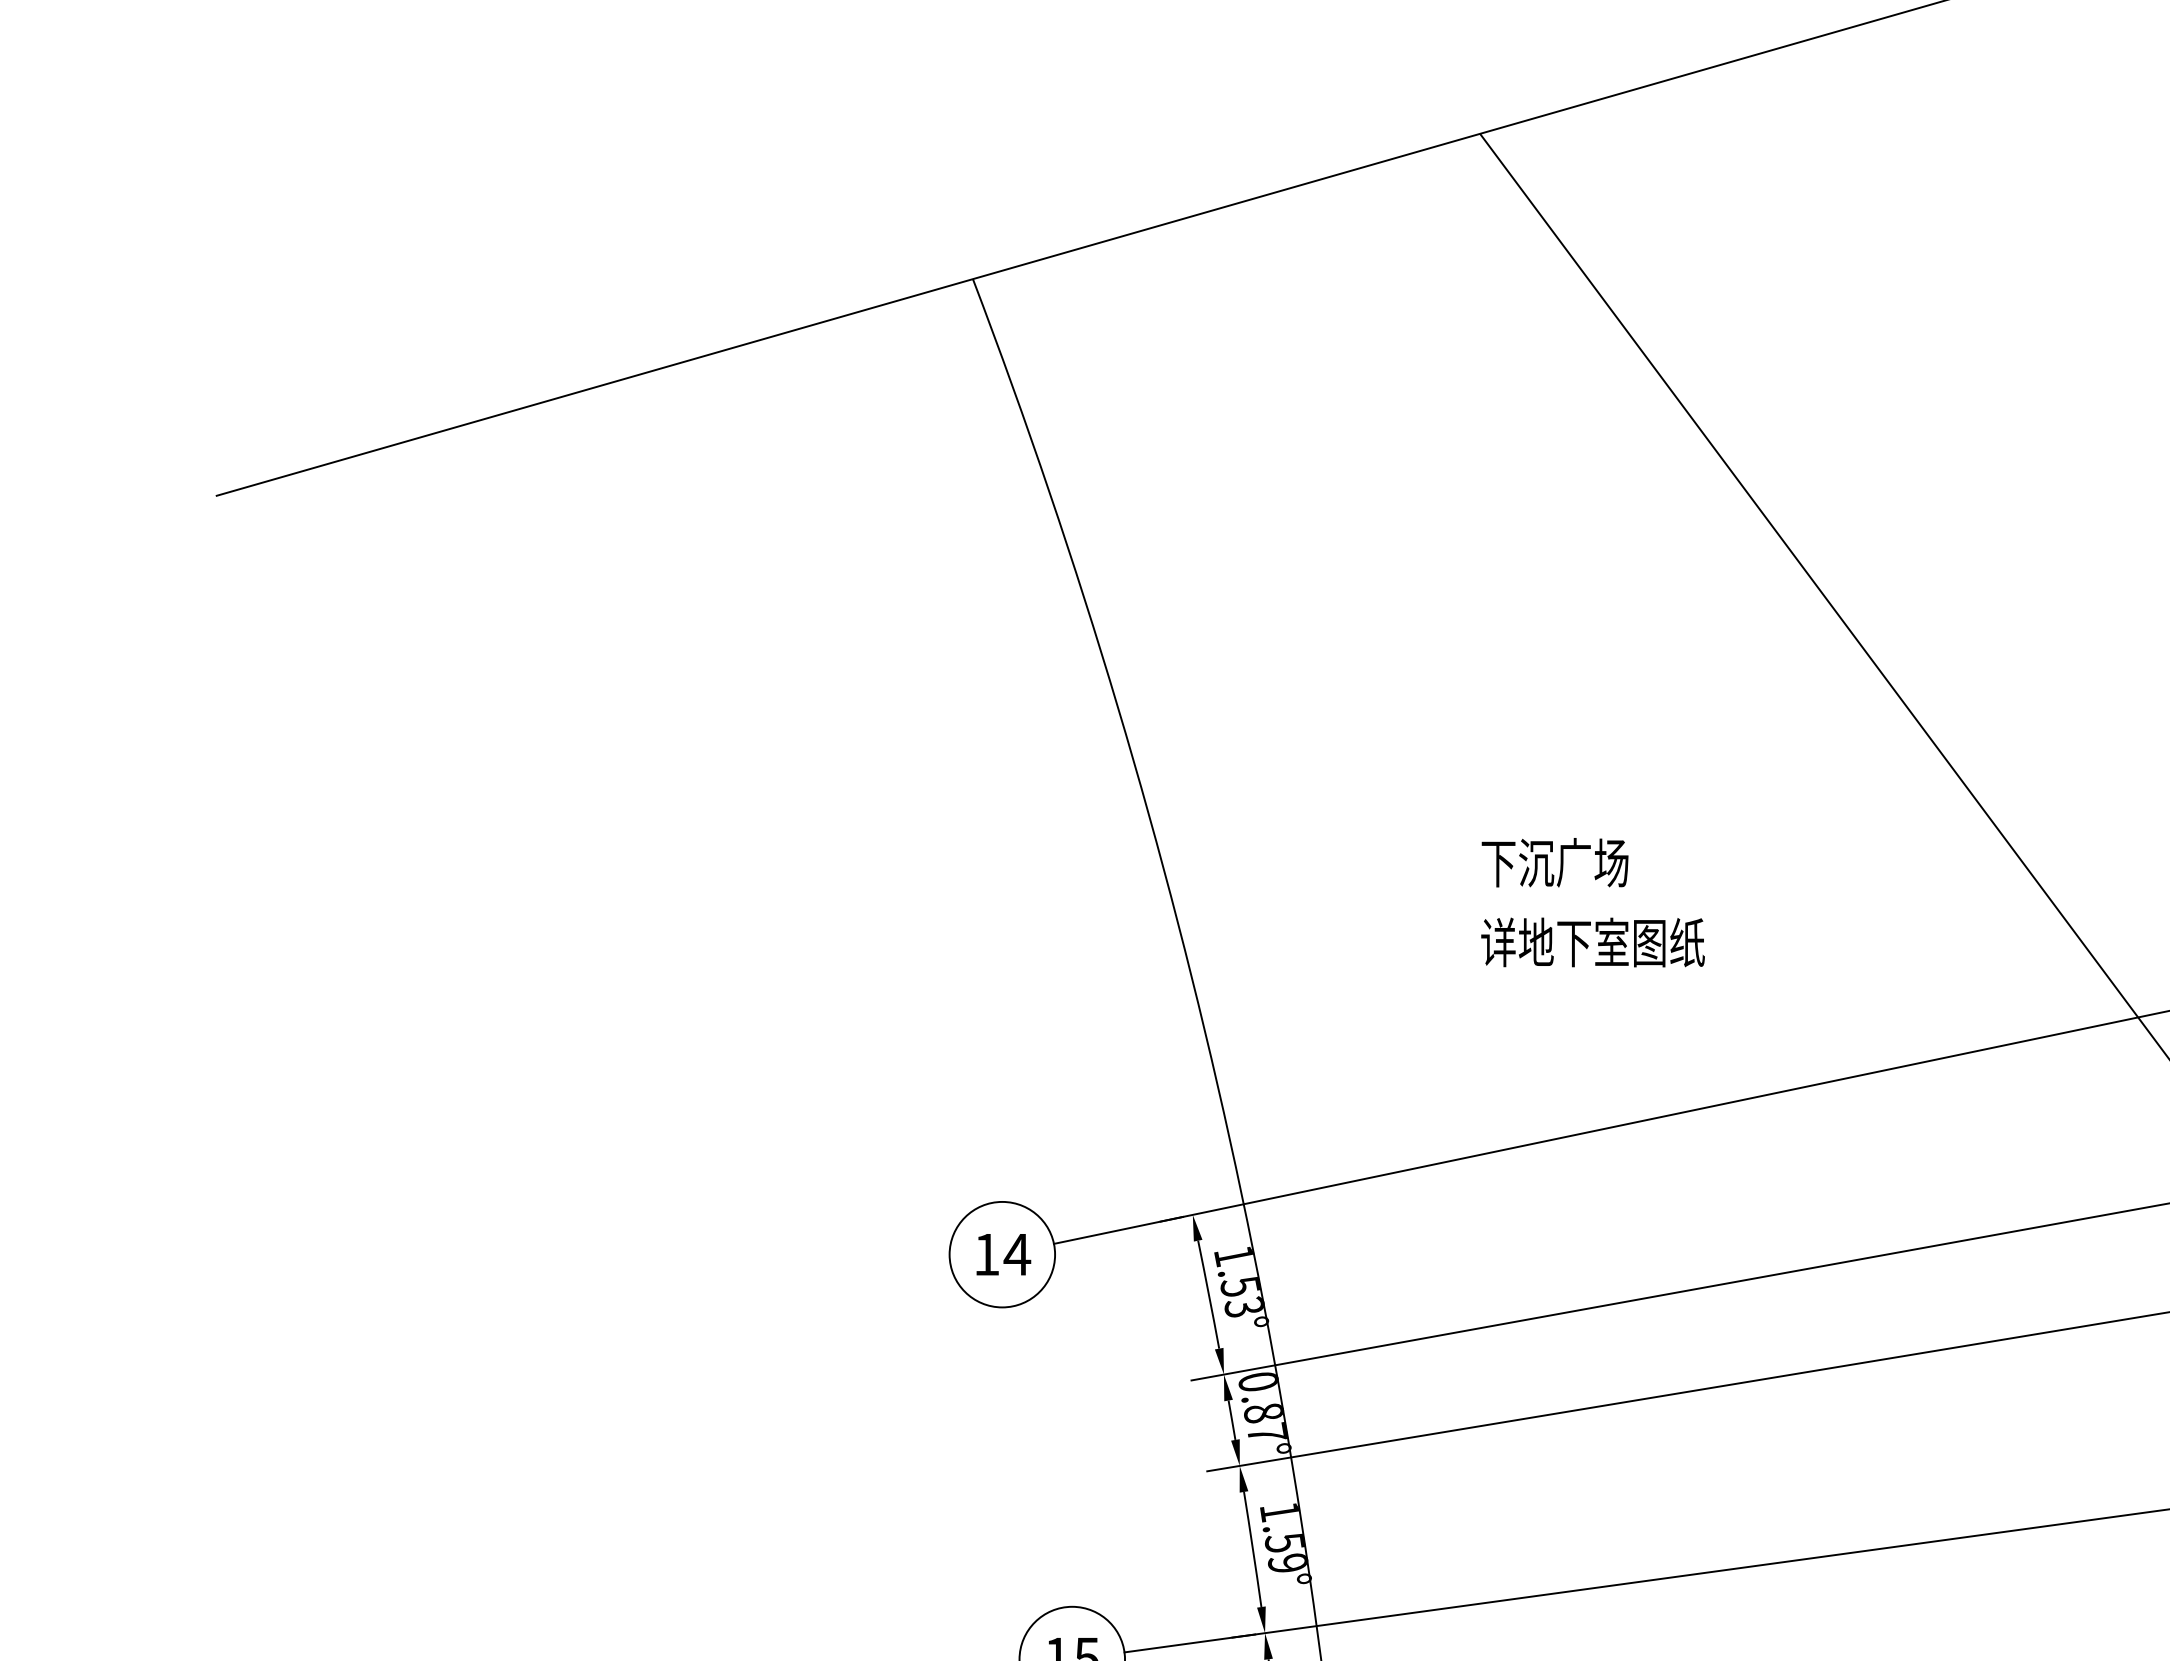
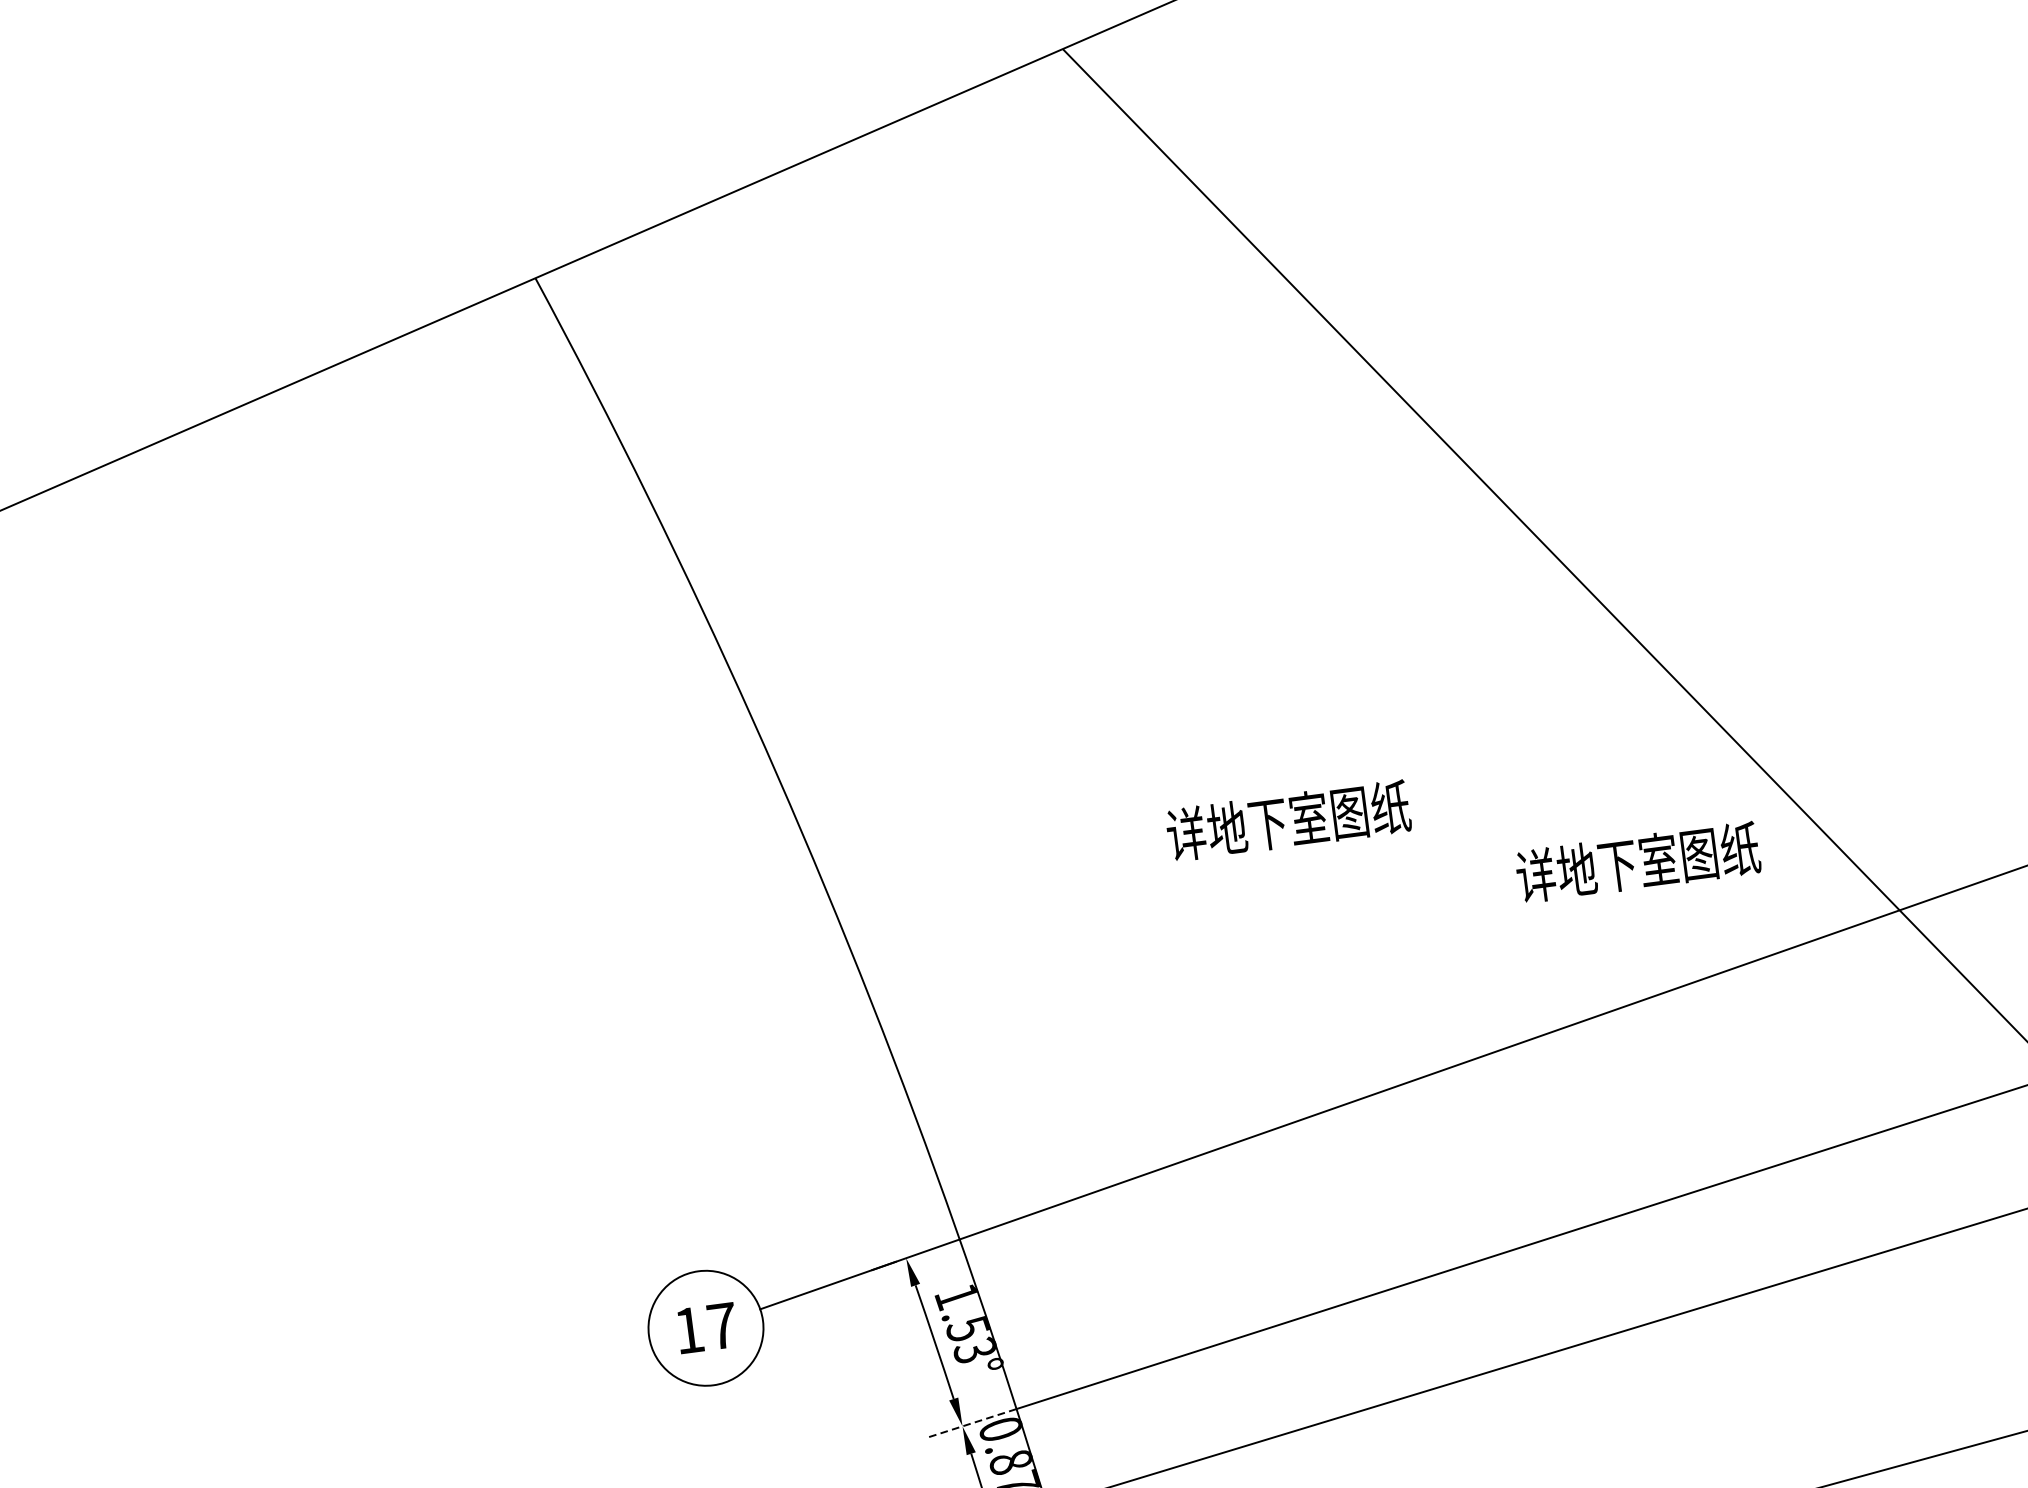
text: (1592, 862) -> (1287, 820), 下沉广场 -> 详地下室图纸
text: (1592, 942) -> (1637, 862), moved
text: (1017, 1254) -> (722, 1325), 14 -> 17
line: (1232, 1373) -> (971, 1423), solid -> dashed

